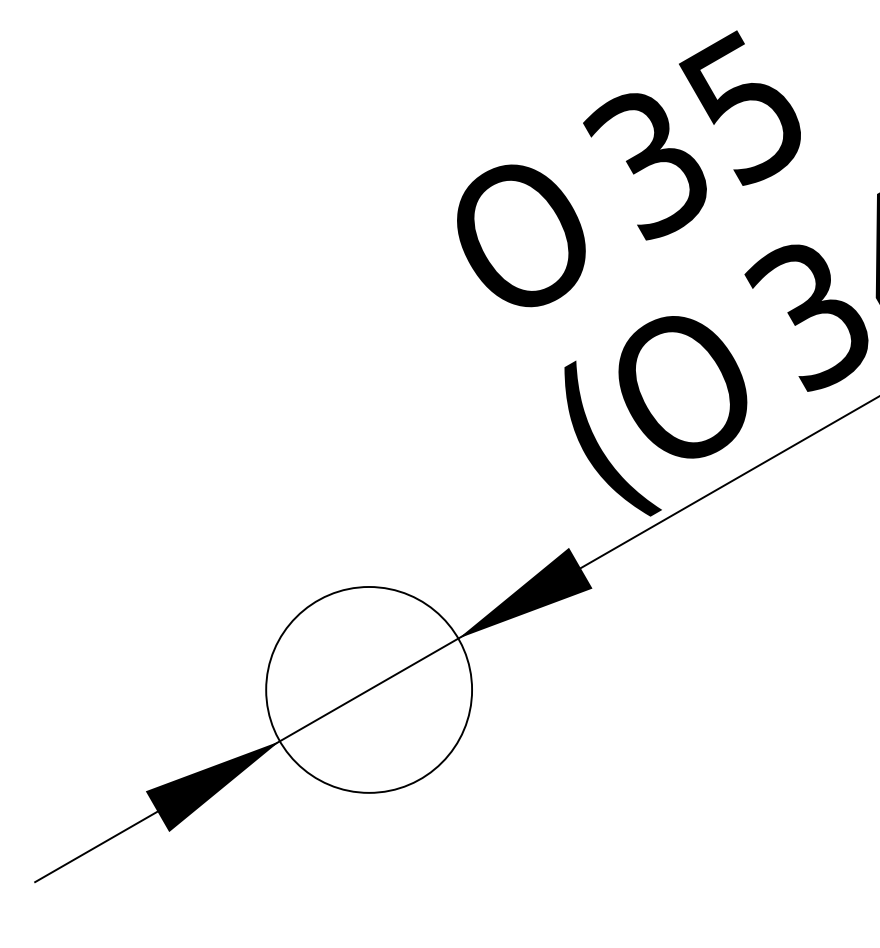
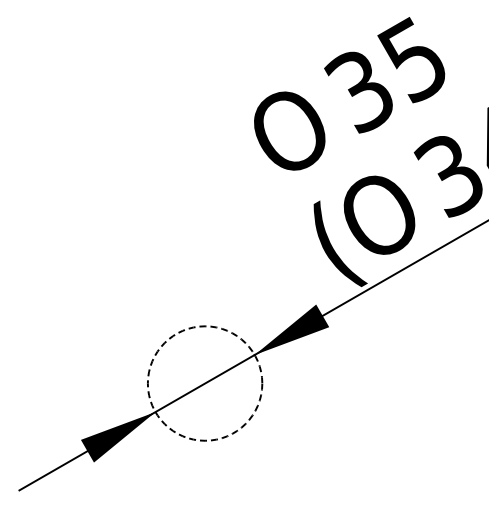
circle: (368, 689) -> (204, 383), solid -> dashed

